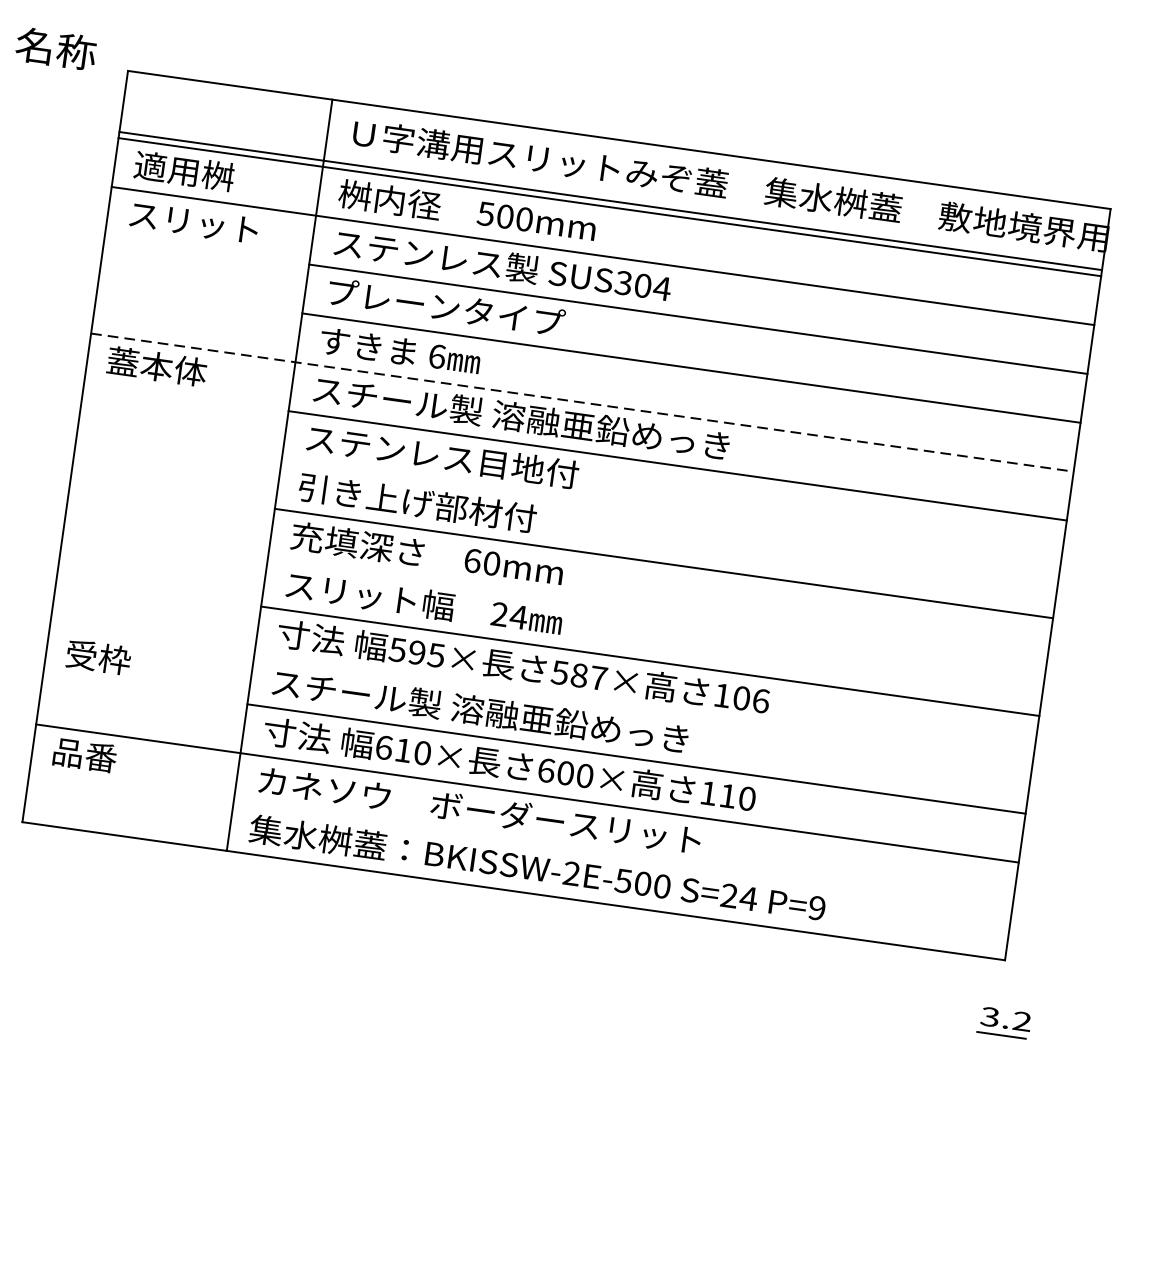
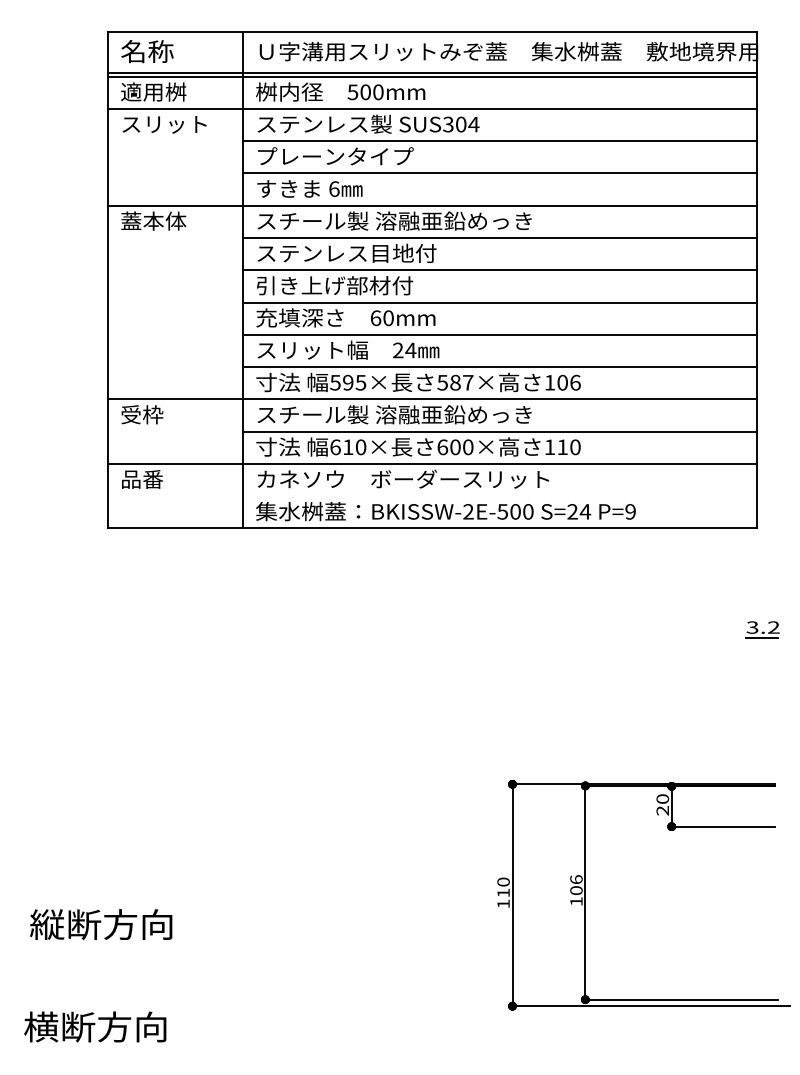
text: (56, 48) -> (147, 51), moved
line: (582, 402) -> (432, 205), dashed -> solid
line: (671, 515) -> (500, 270), added
line: (657, 612) -> (500, 334), added
line: (541, 695) -> (432, 399), added
part: (1004, 1022) -> (762, 629), moved

